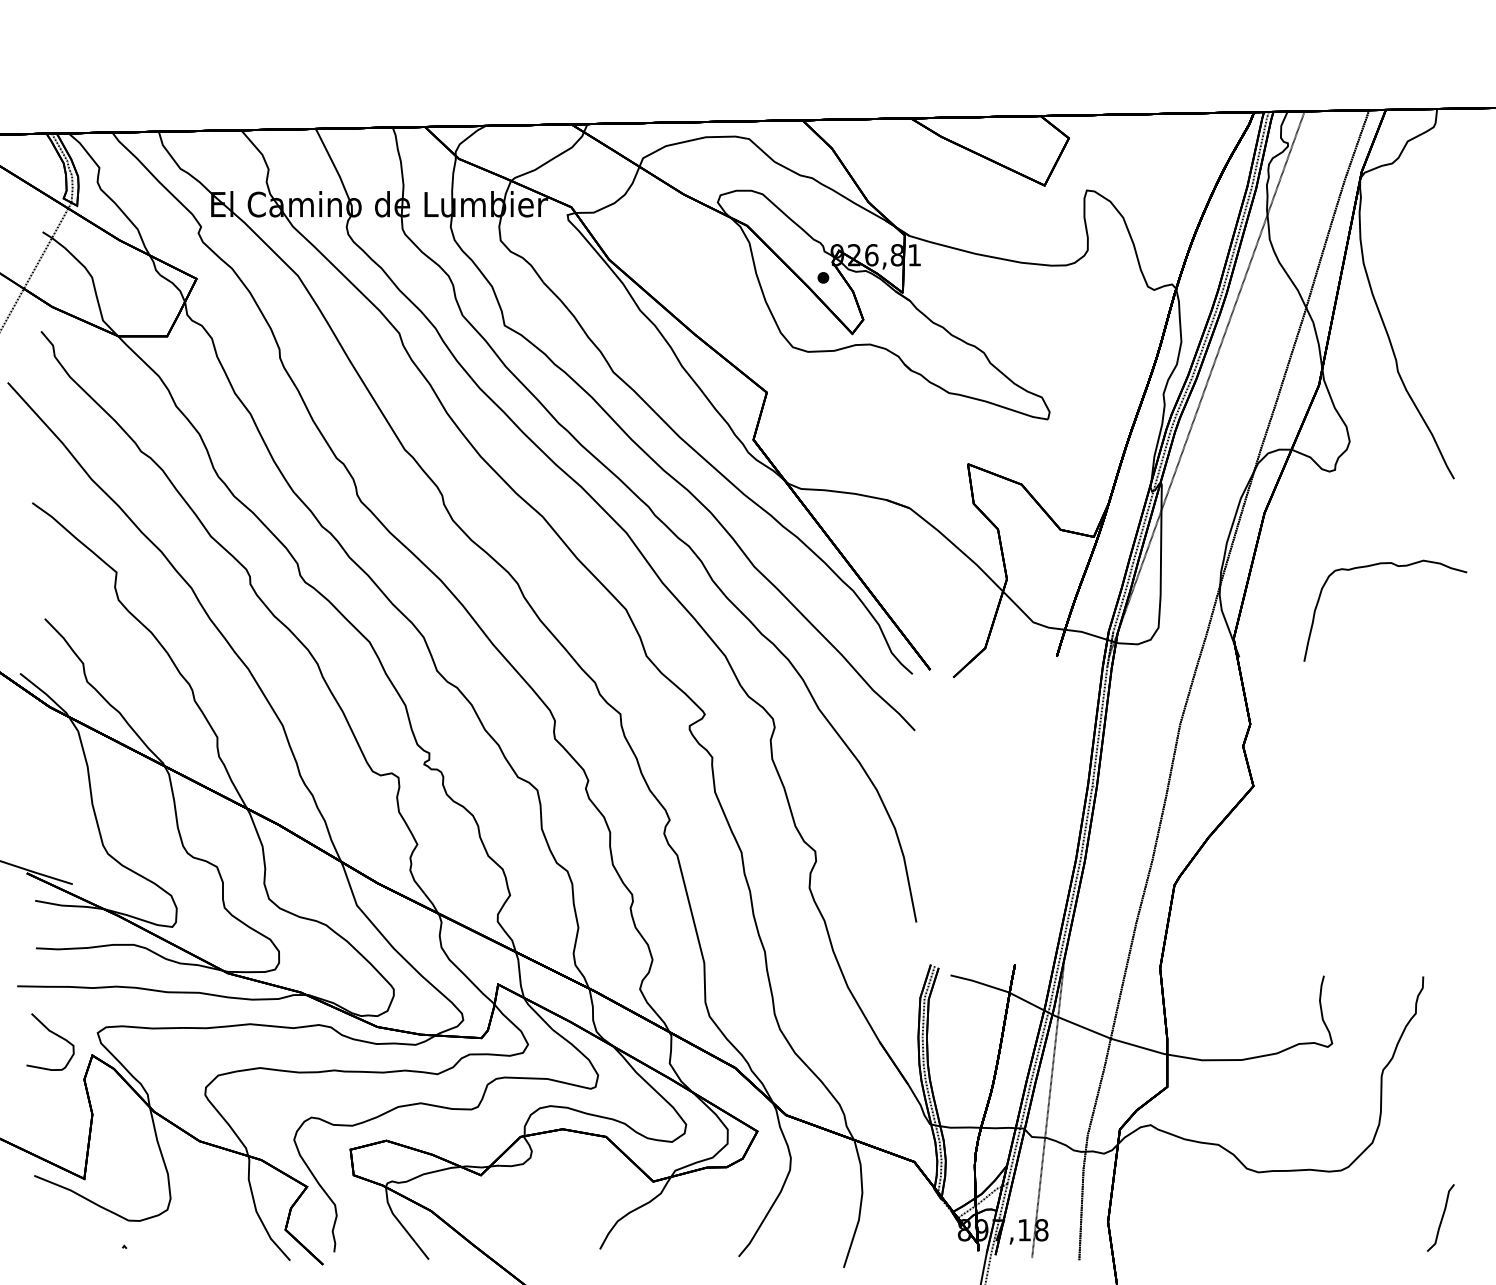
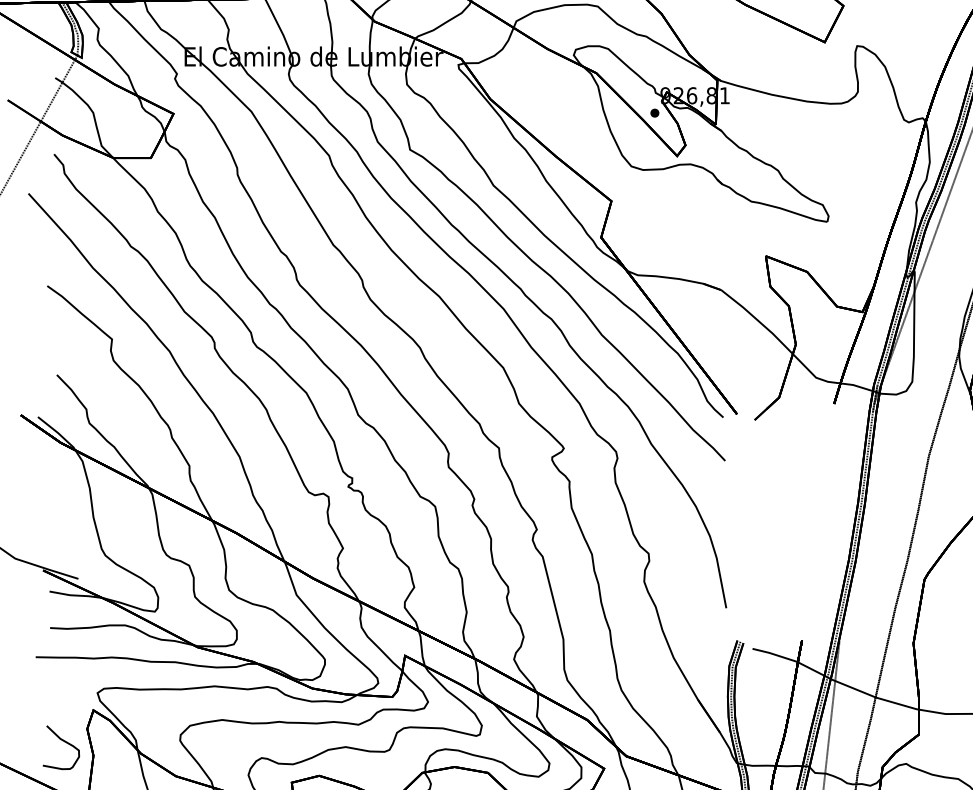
curve: (55, 1035) -> (65, 742), moved

